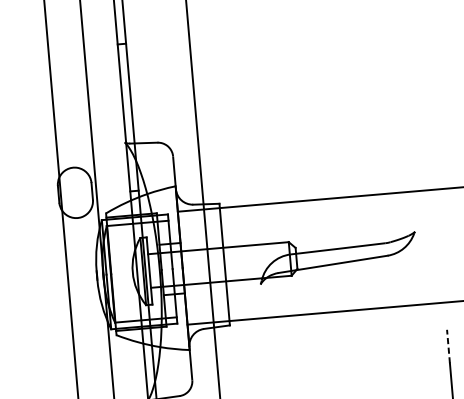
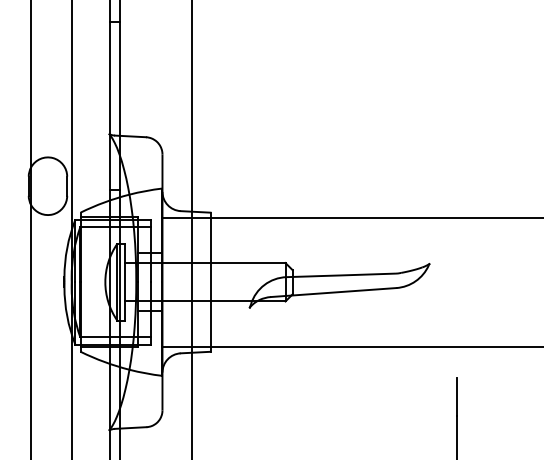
line: (448, 346) -> (456, 396), dashed -> solid

